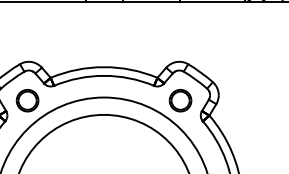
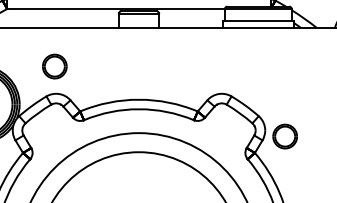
part: (27, 100) -> (54, 66), moved
part: (179, 100) -> (284, 136), moved

